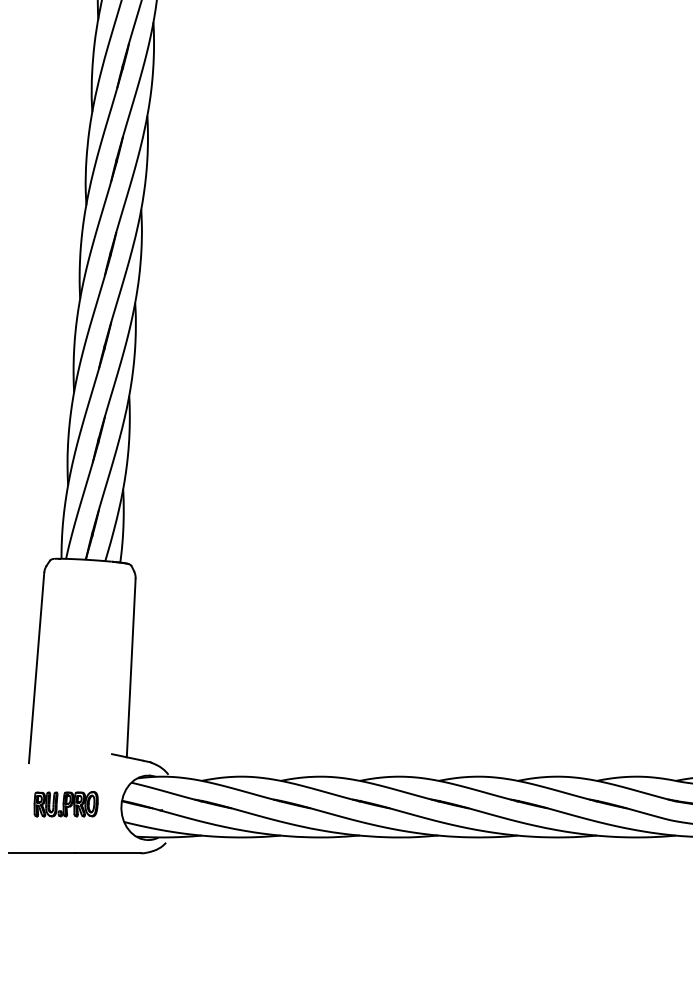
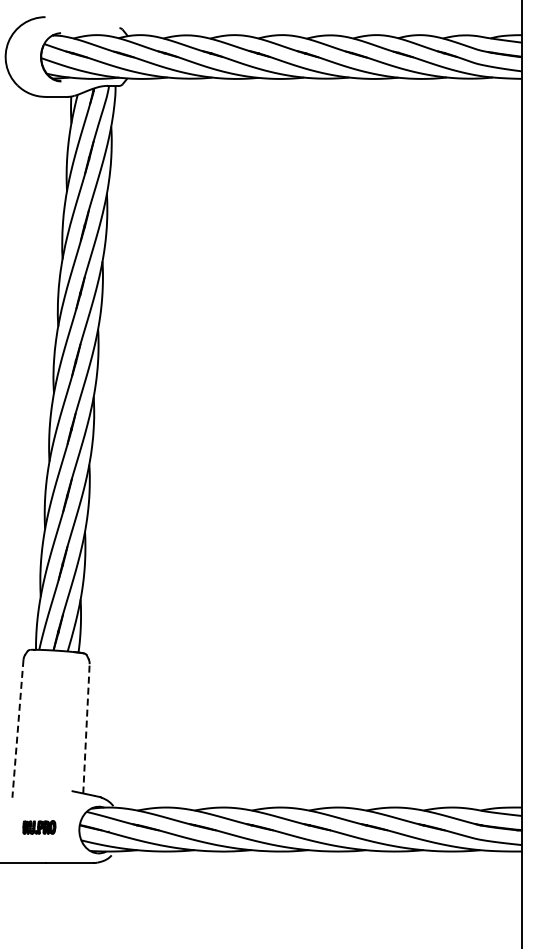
line: (131, 667) -> (86, 728), solid -> dashed
line: (35, 668) -> (17, 729), solid -> dashed
part: (66, 804) -> (39, 827), size x0.7

